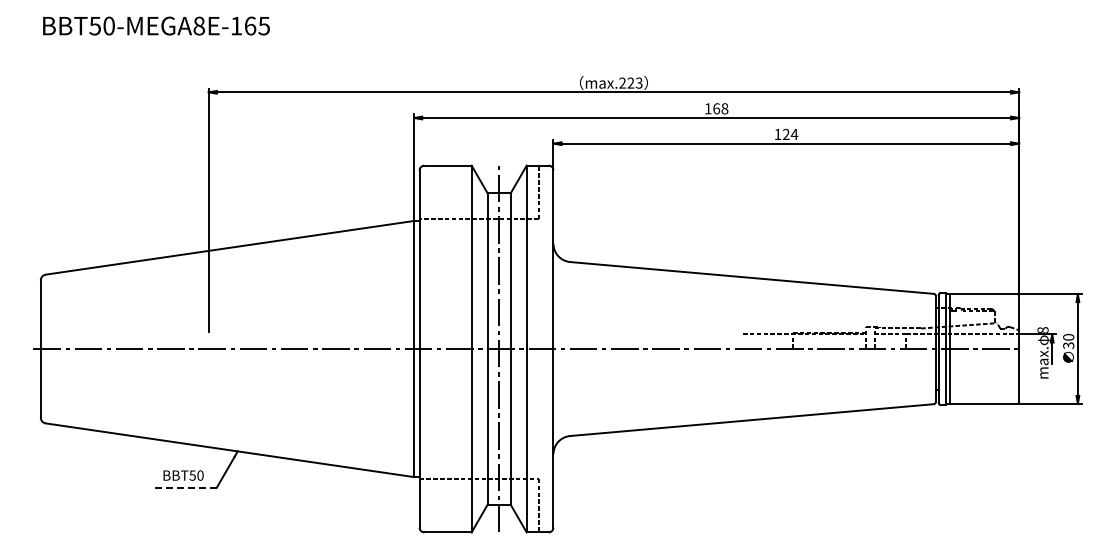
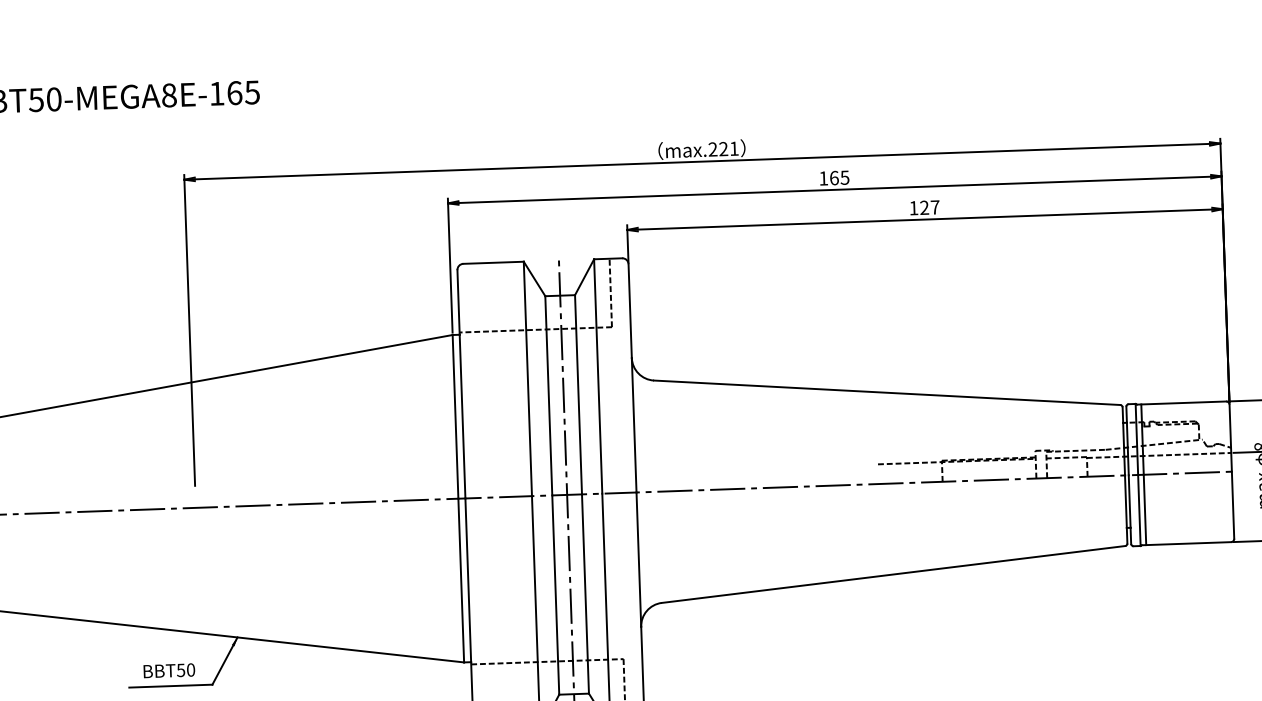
text: (638, 82) -> (733, 147), max.223 -> max.221
text: (724, 108) -> (844, 177), 168 -> 165
text: (794, 134) -> (935, 207), 124 -> 127
line: (184, 487) -> (171, 685), dashed -> solid

